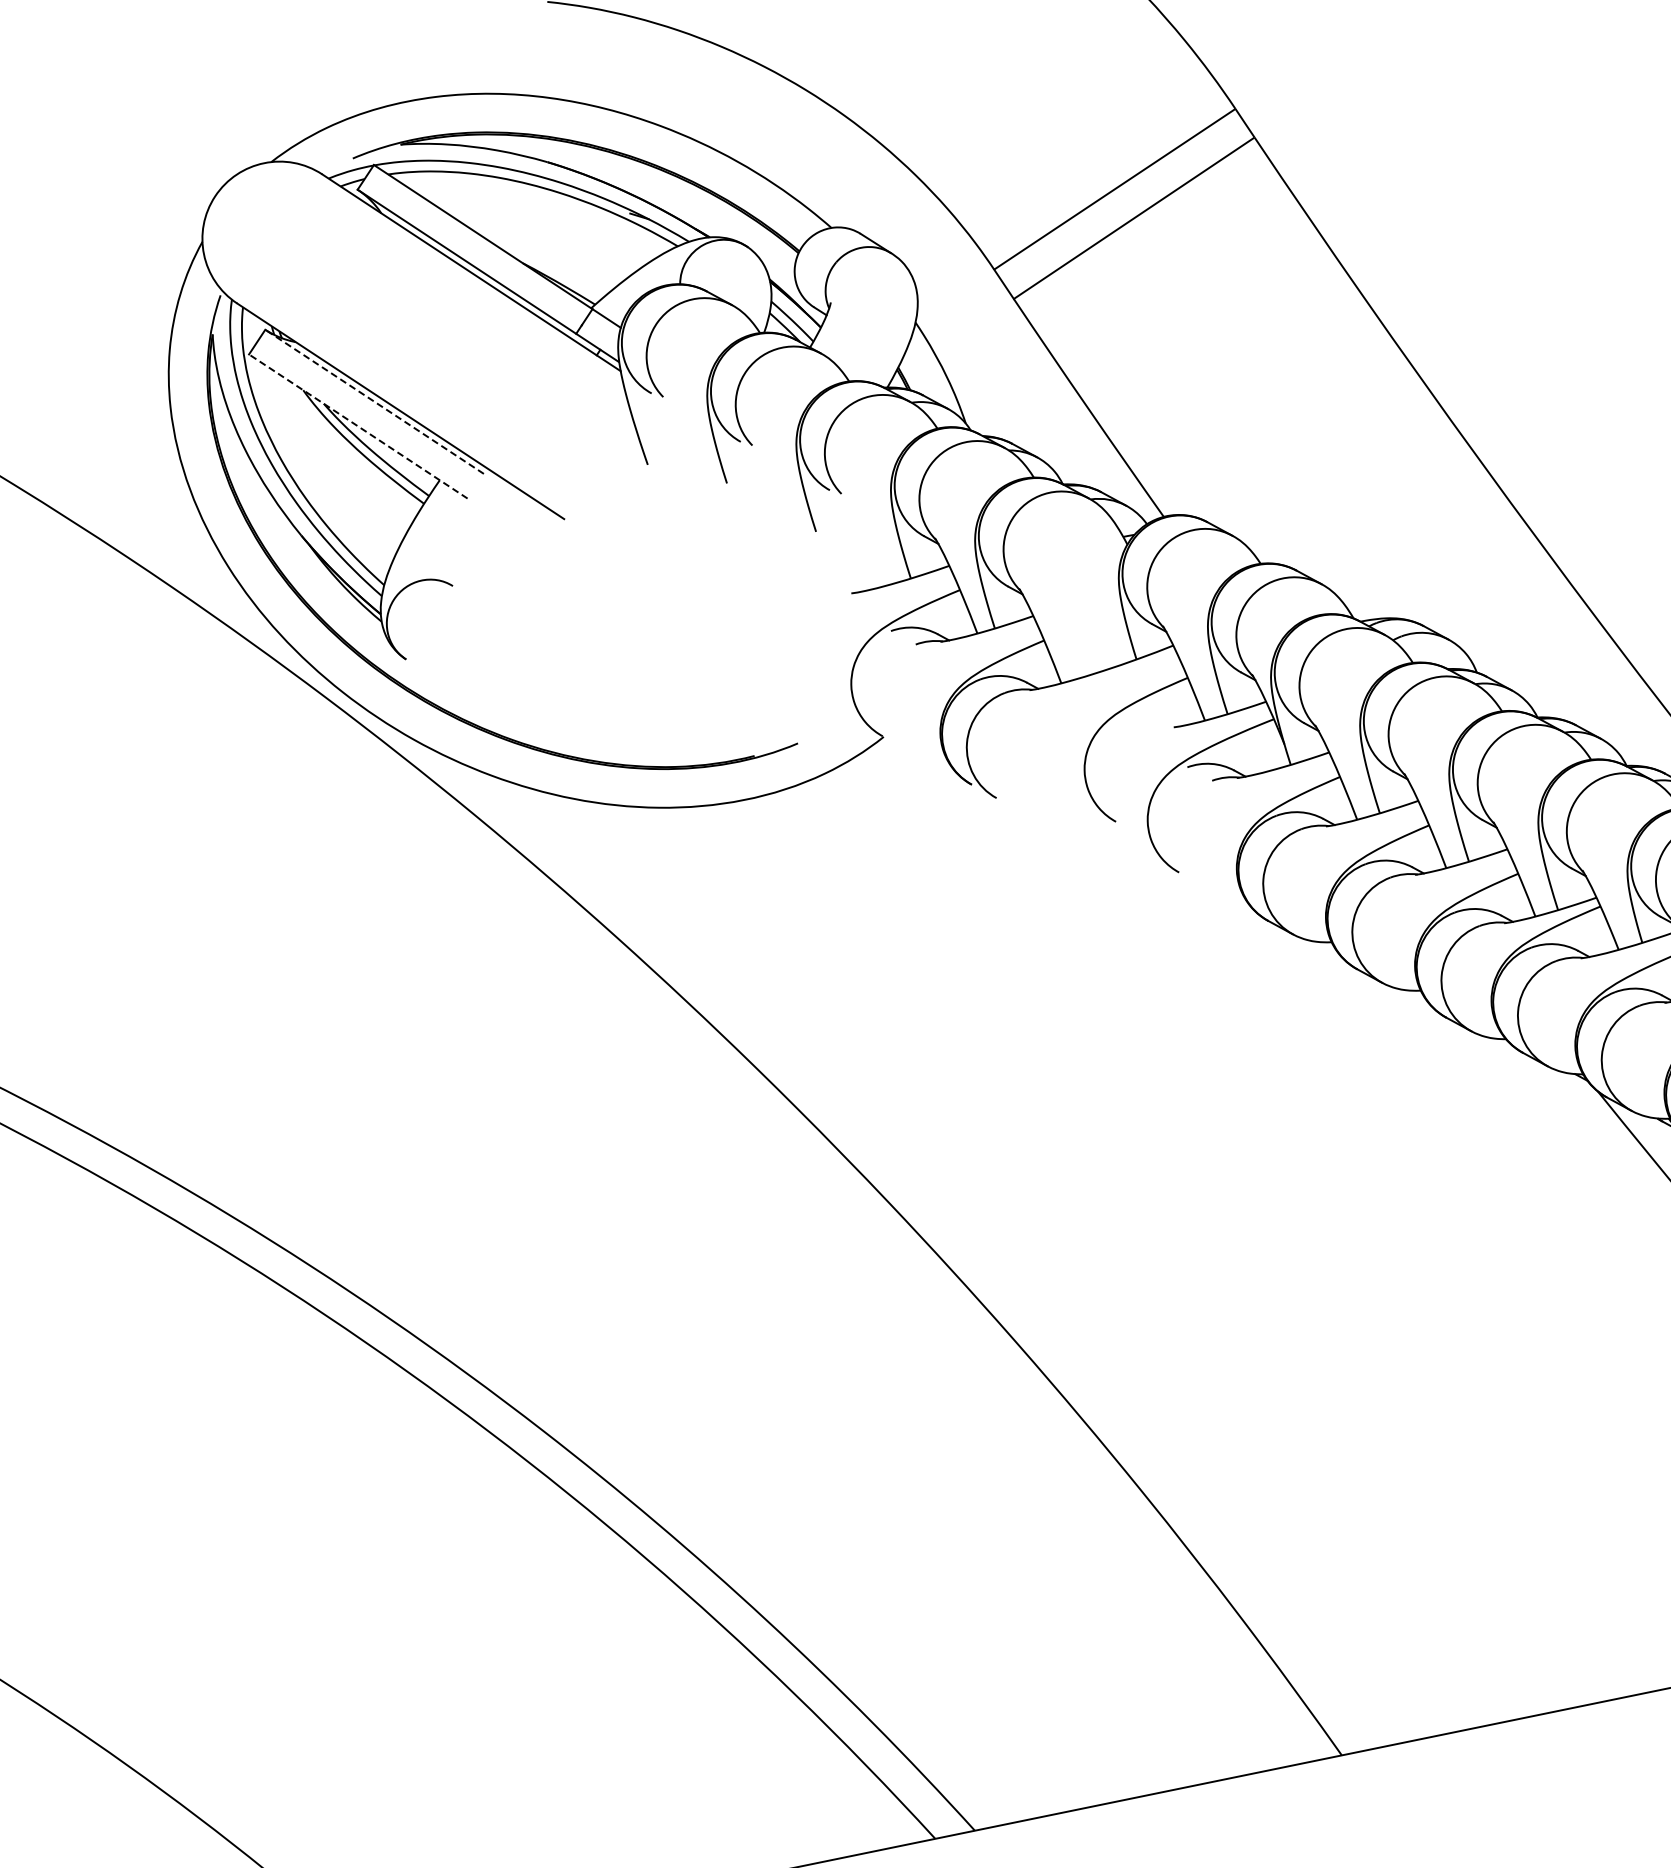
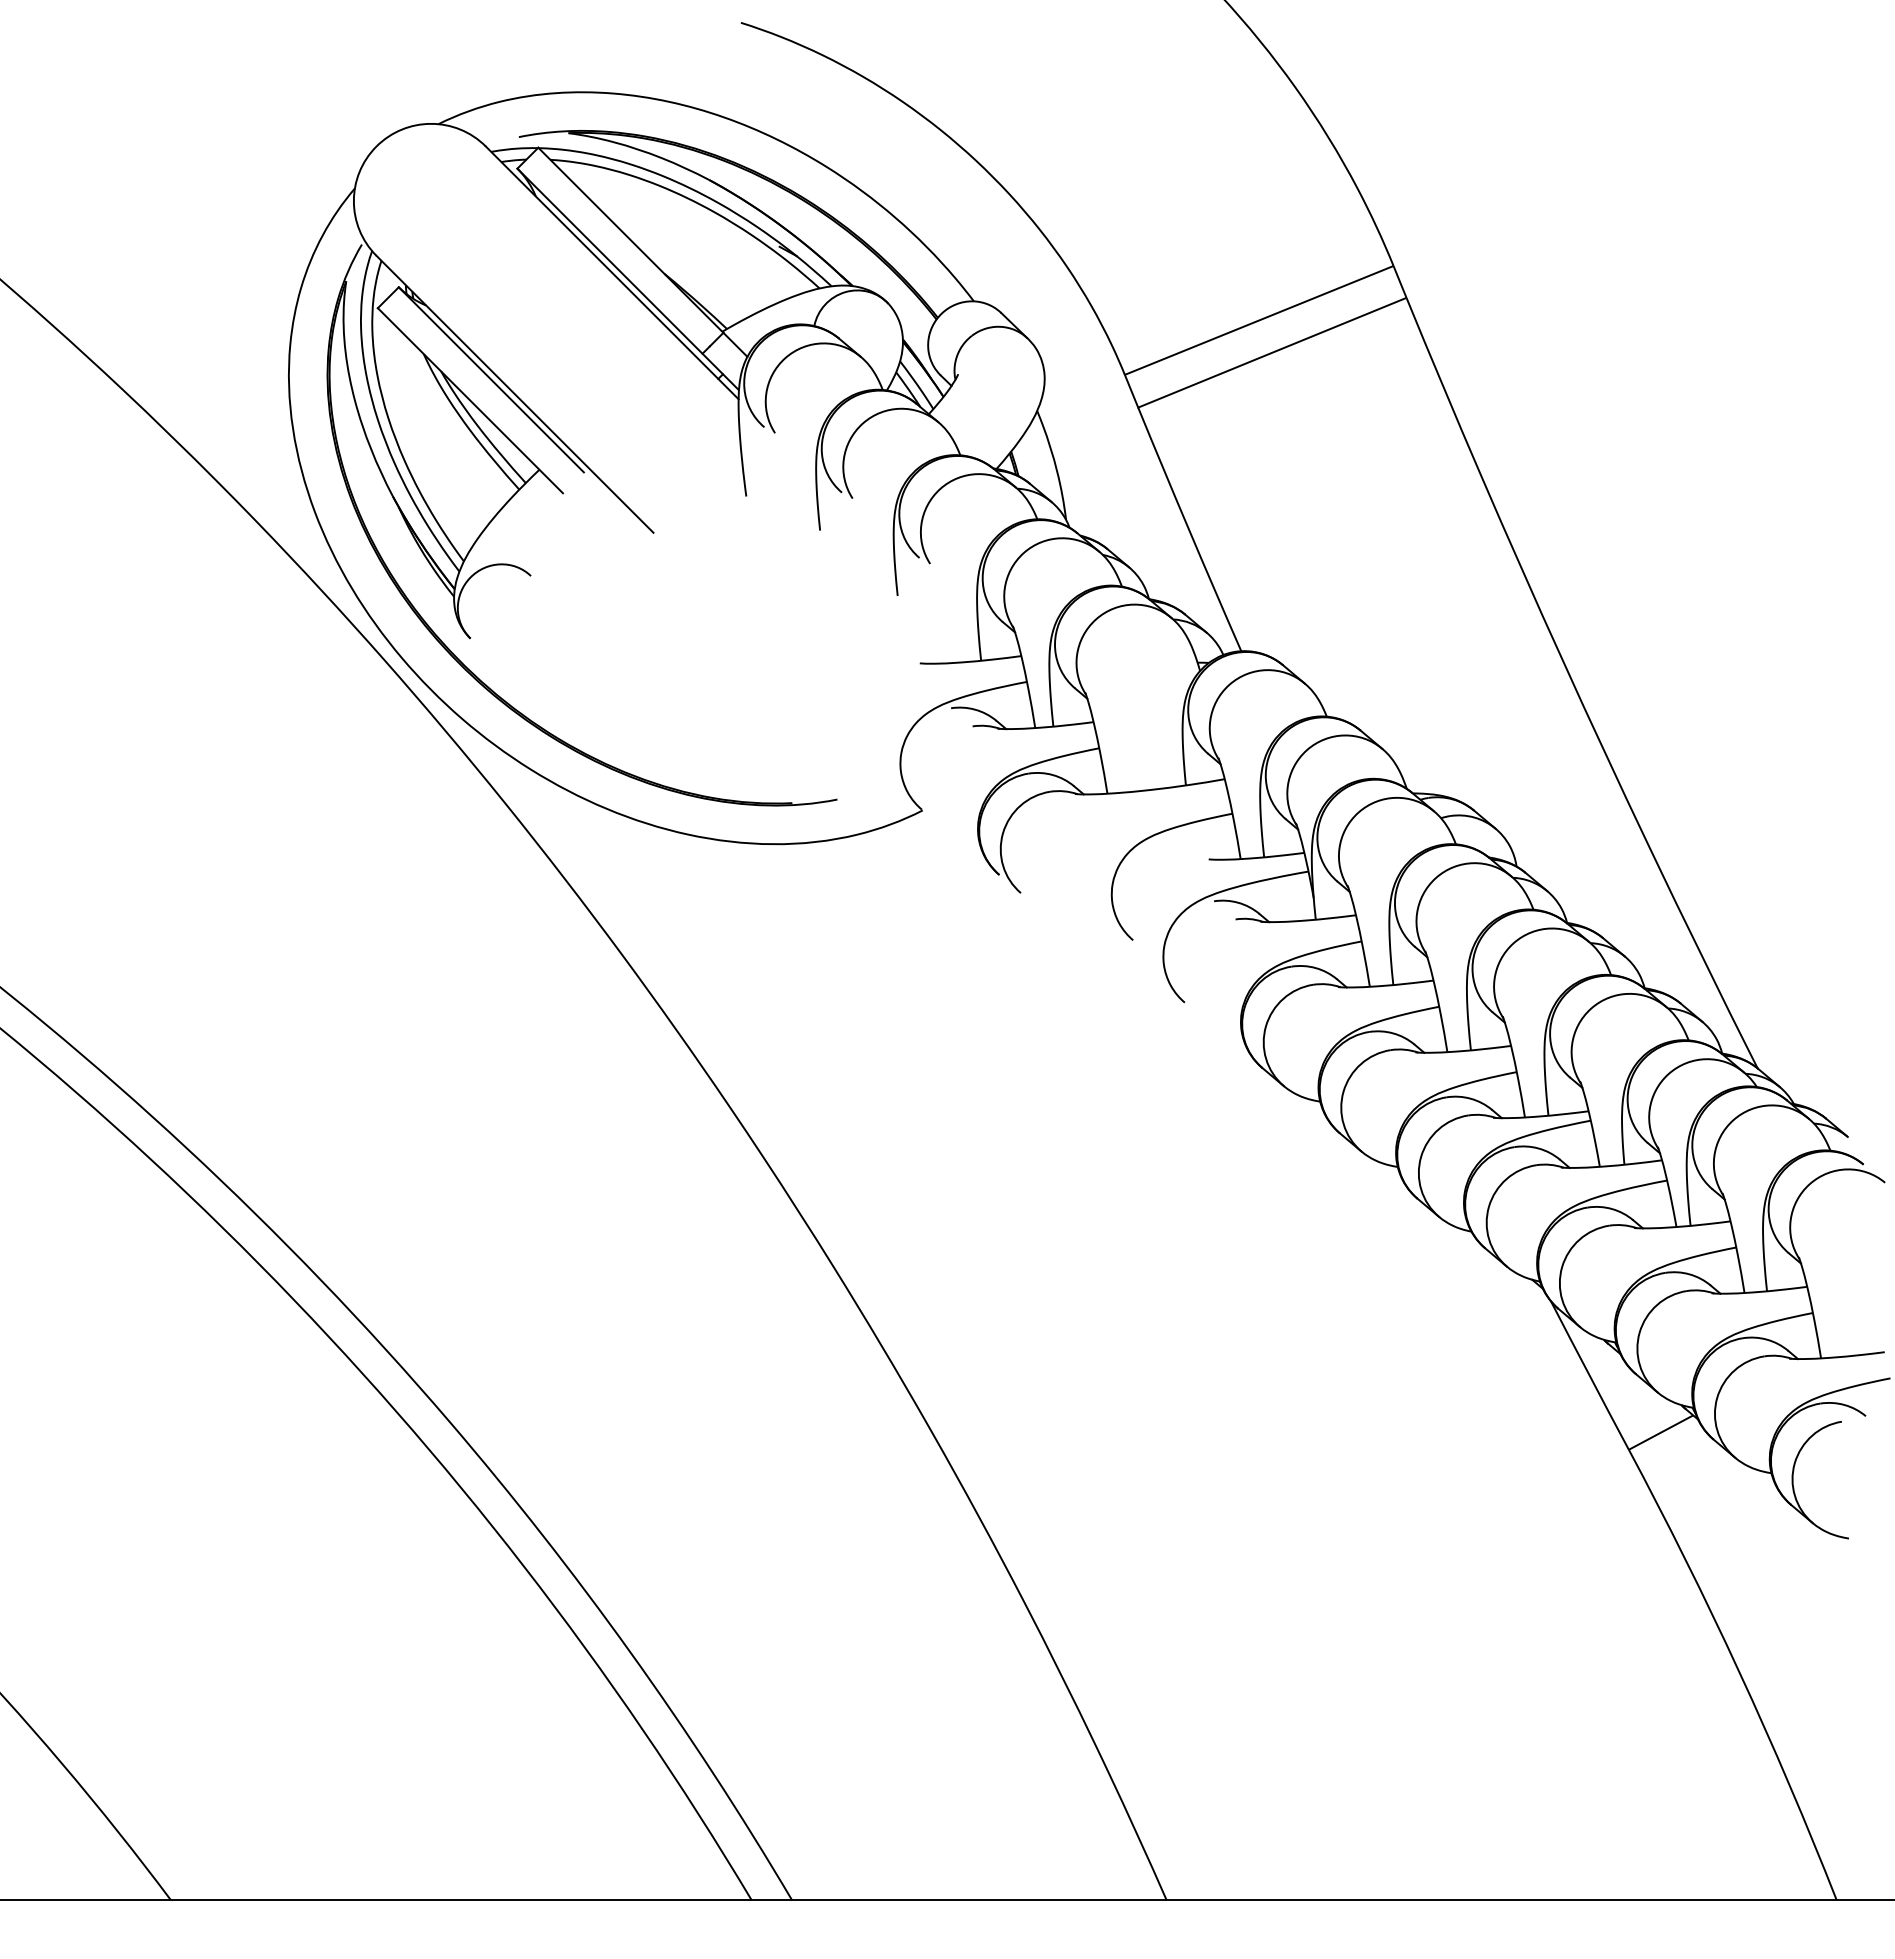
line: (374, 401) -> (491, 379), dashed -> solid
line: (358, 426) -> (470, 400), dashed -> solid

